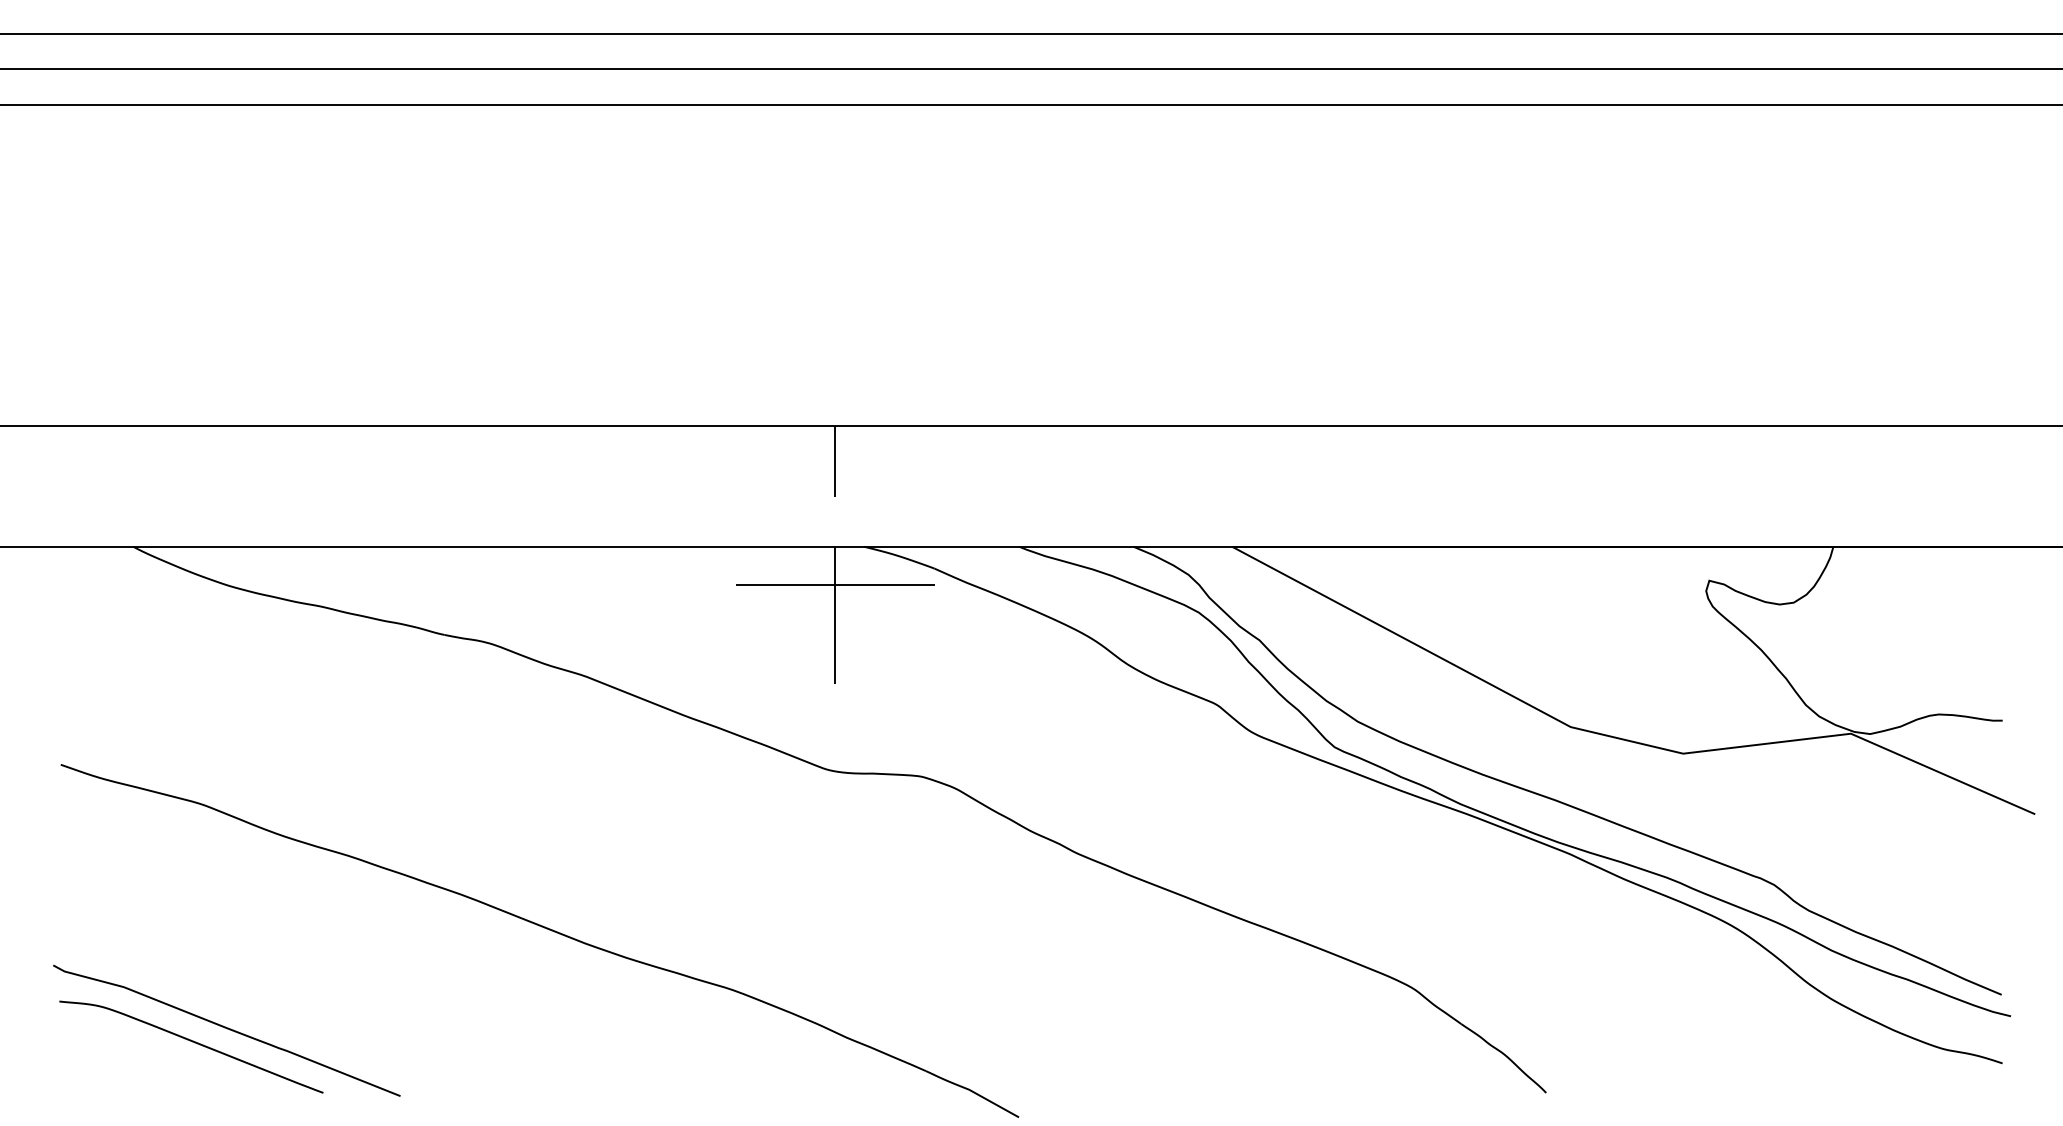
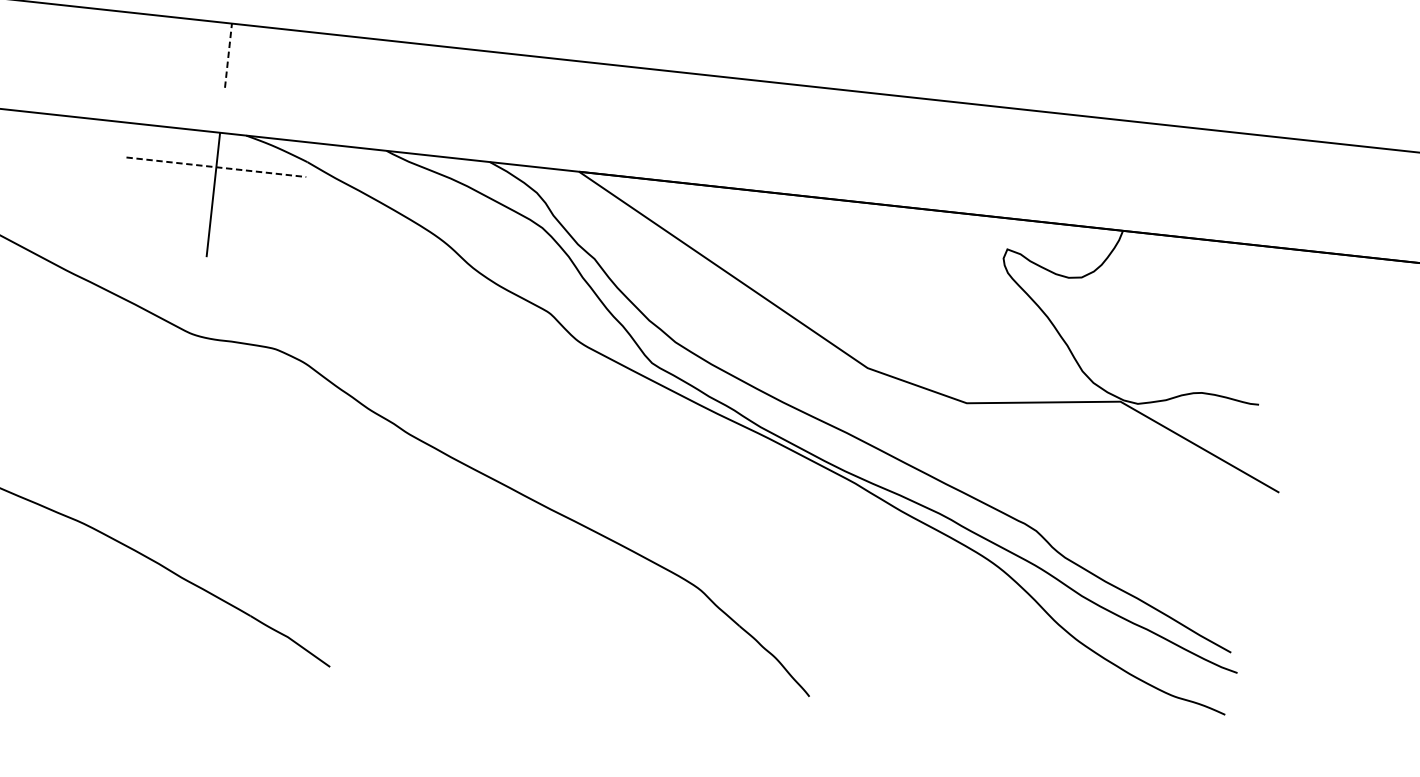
line: (835, 461) -> (228, 55), solid -> dashed
line: (835, 584) -> (216, 166), solid -> dashed

